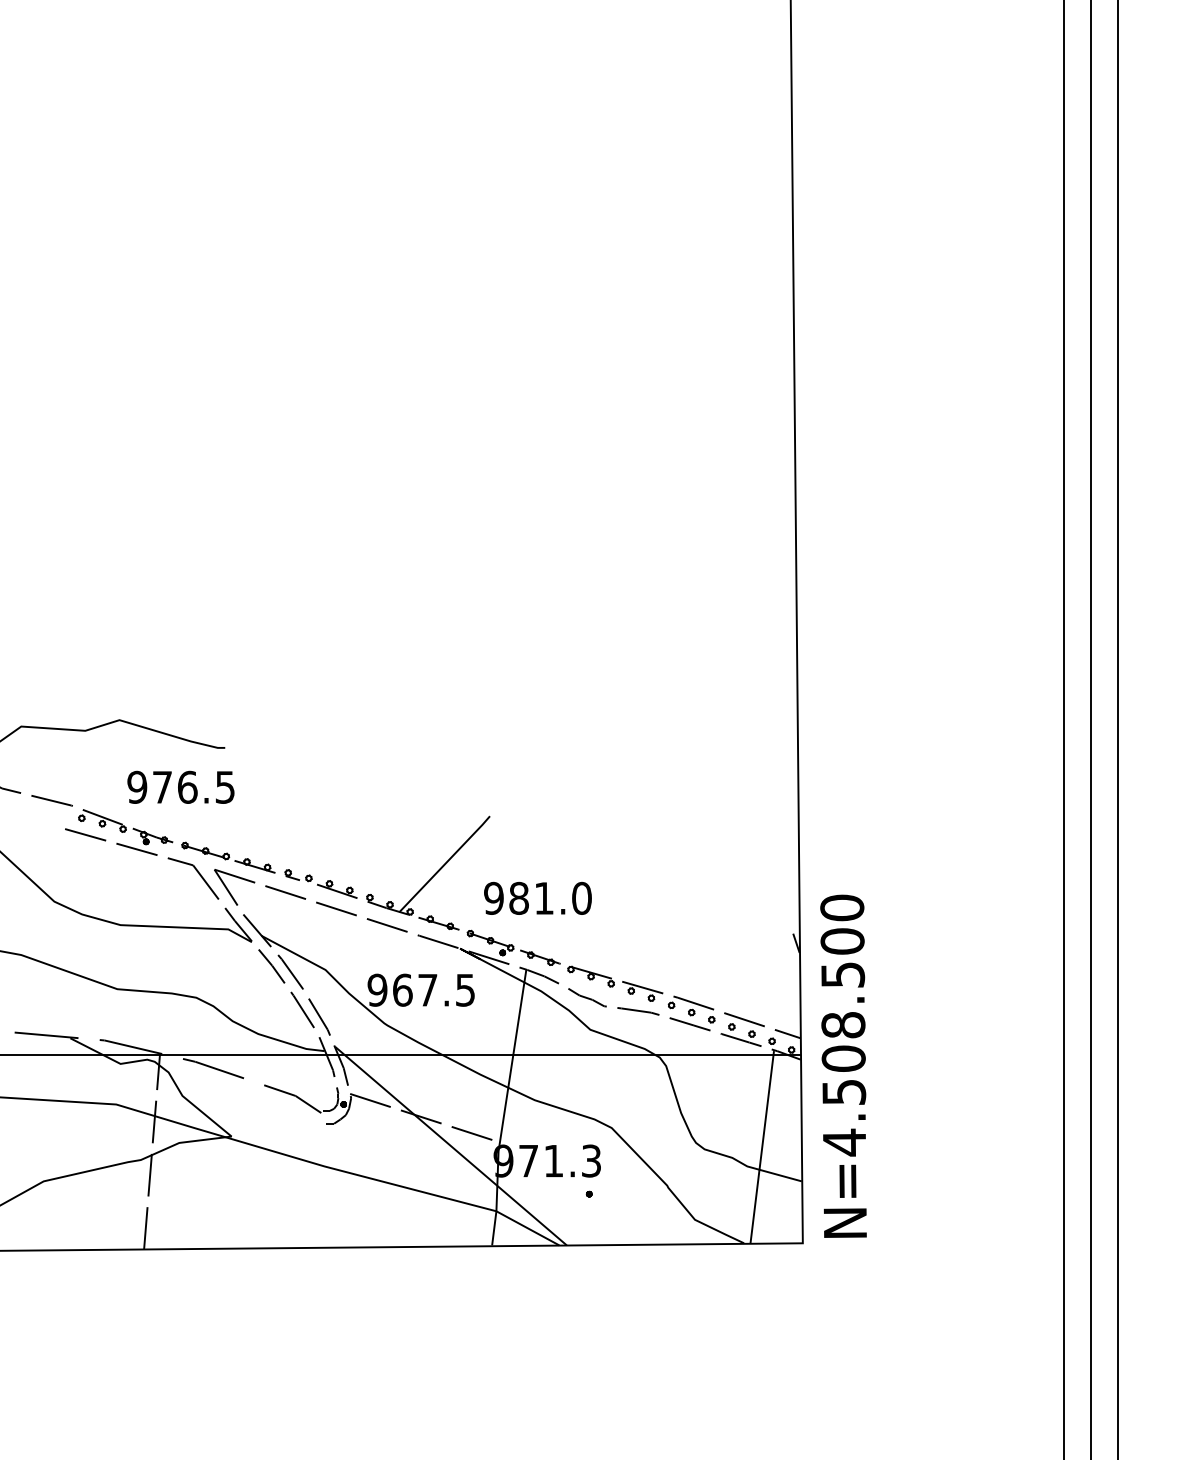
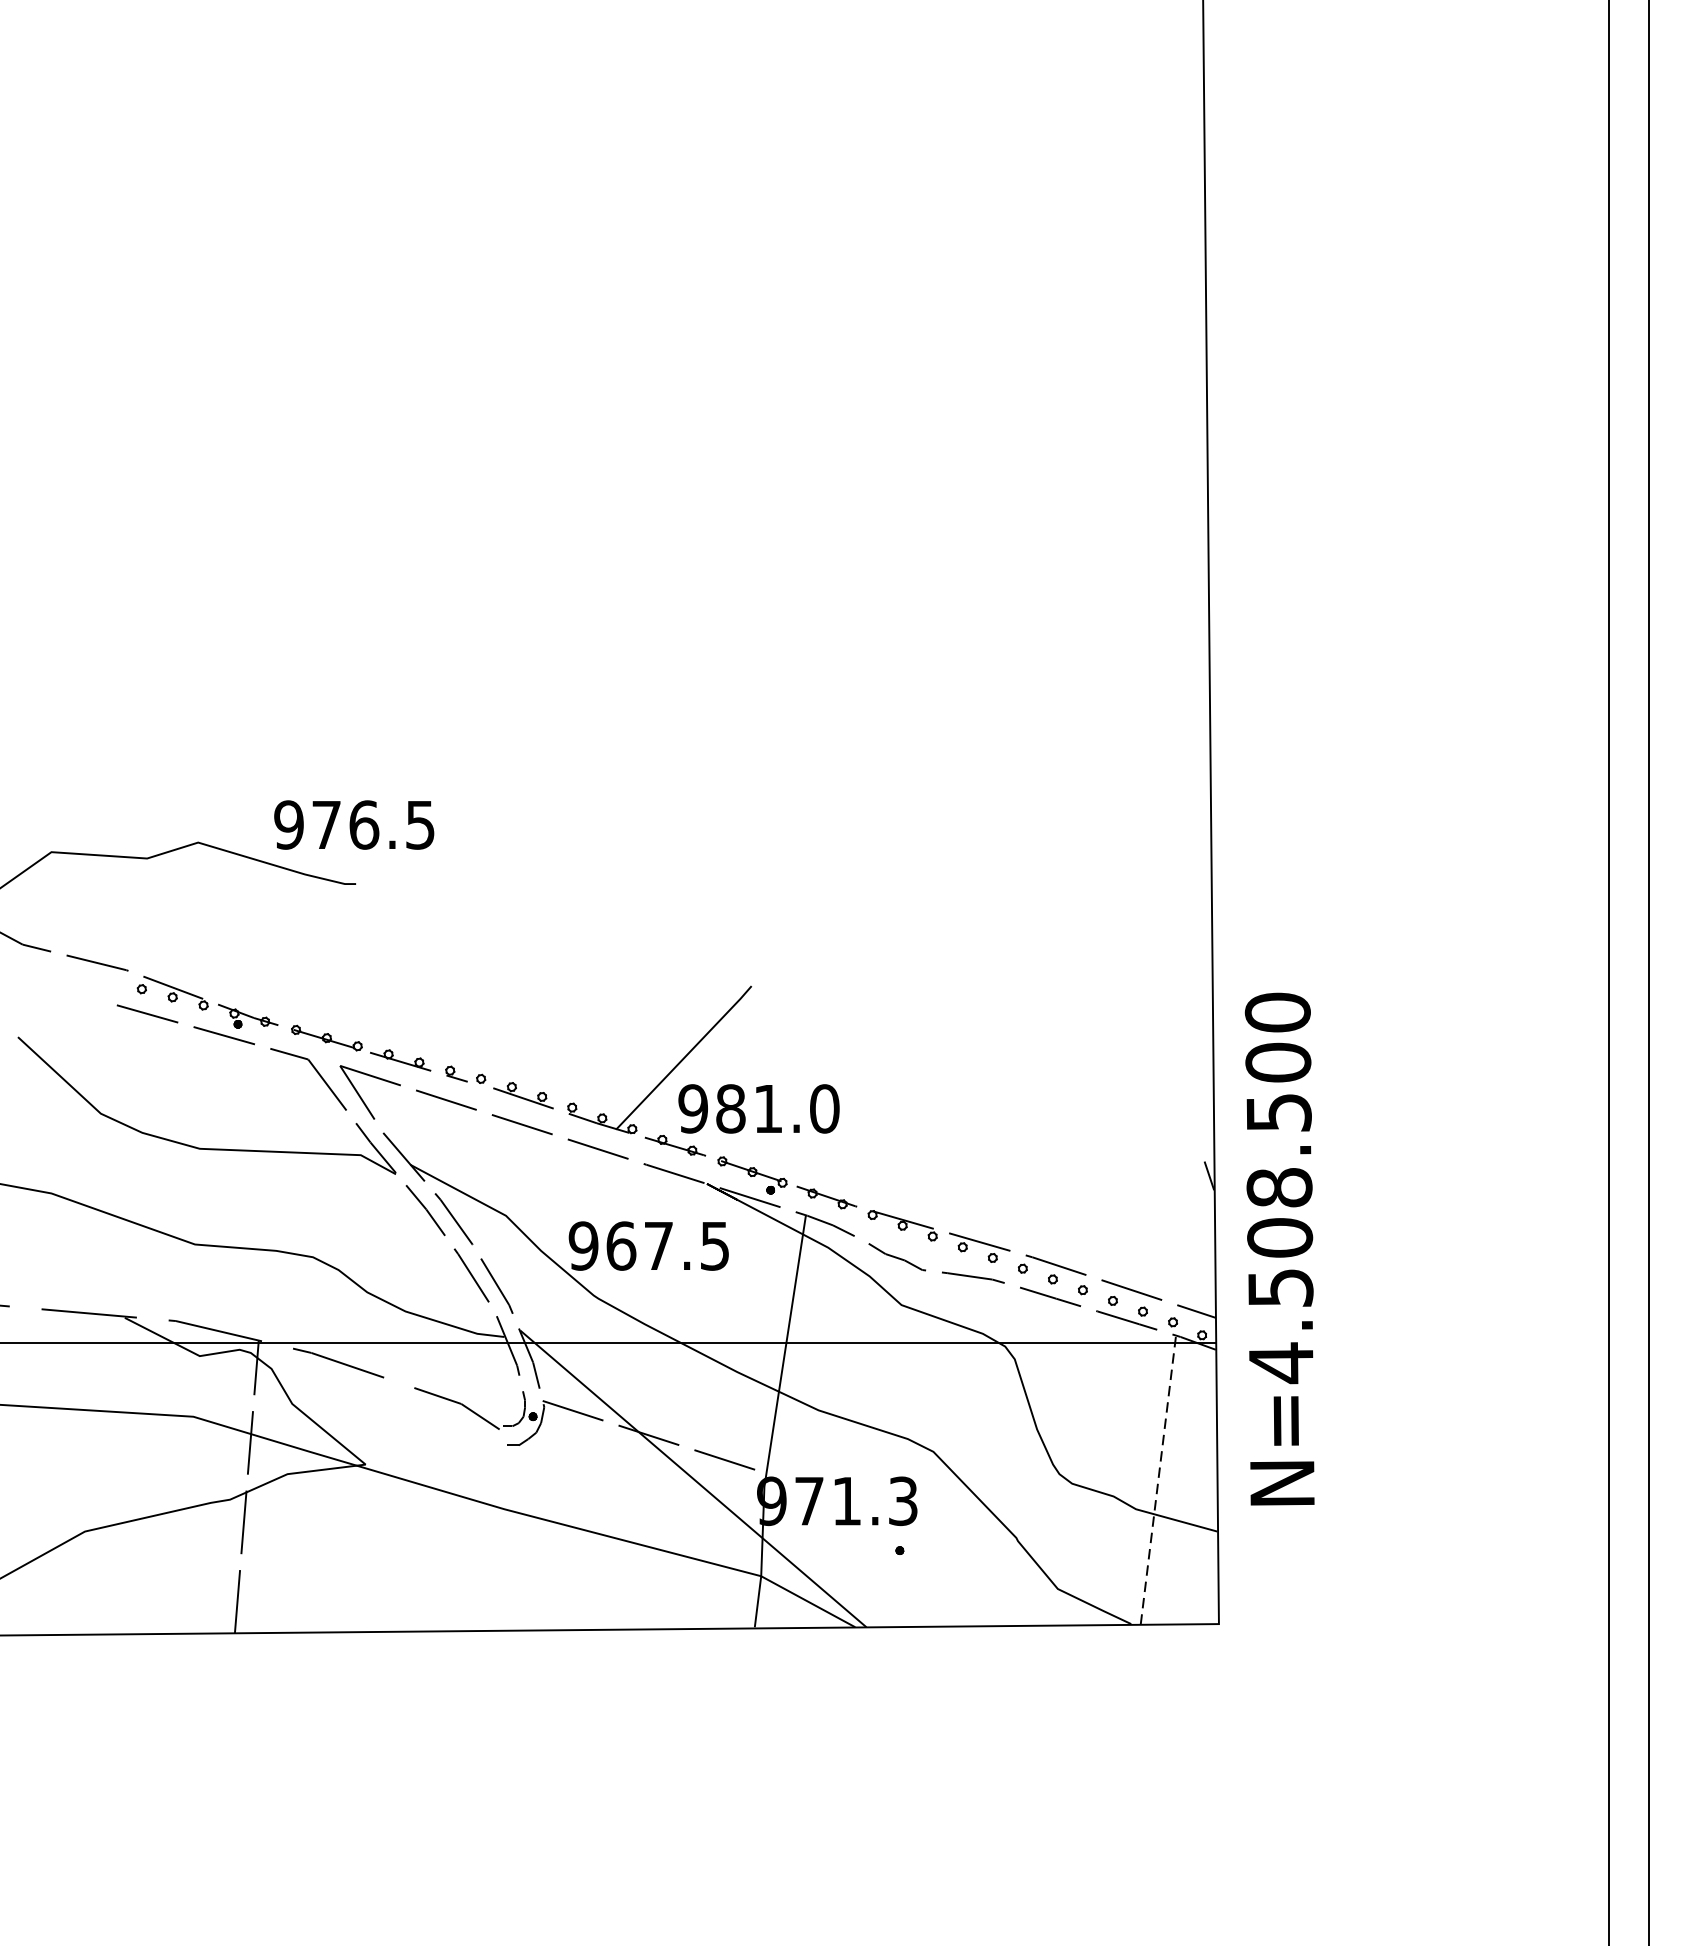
text: (180, 786) -> (353, 823), moved
text: (537, 897) -> (758, 1107), moved
text: (843, 1065) -> (1279, 1247), moved
line: (762, 1147) -> (1158, 1480), solid -> dashed

